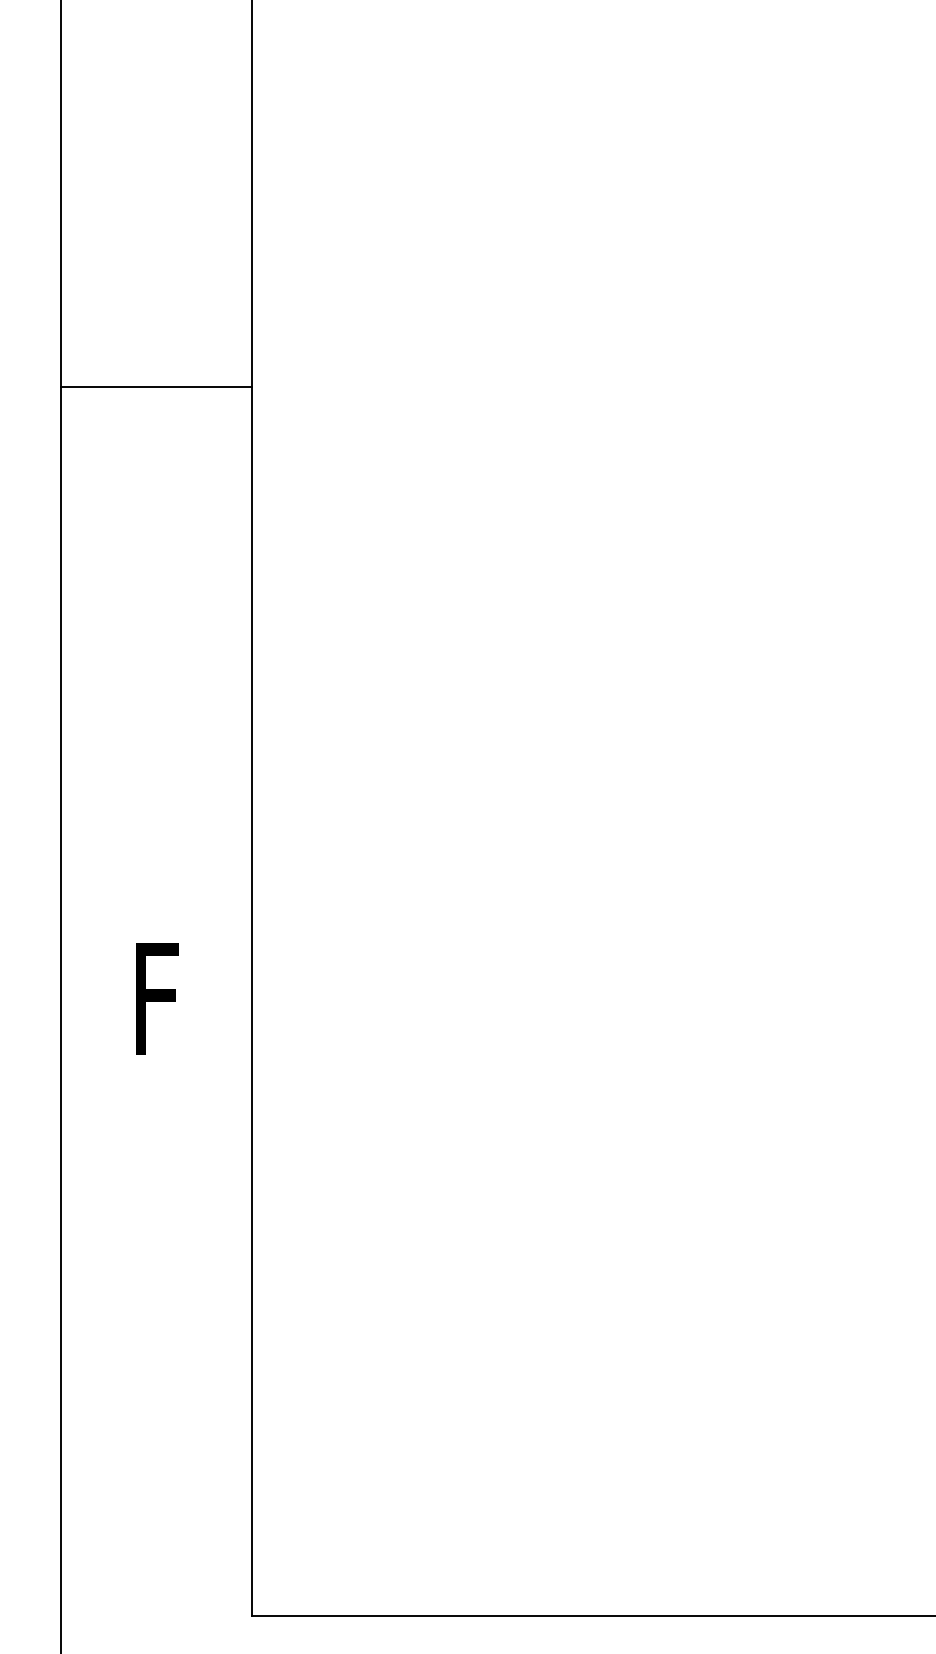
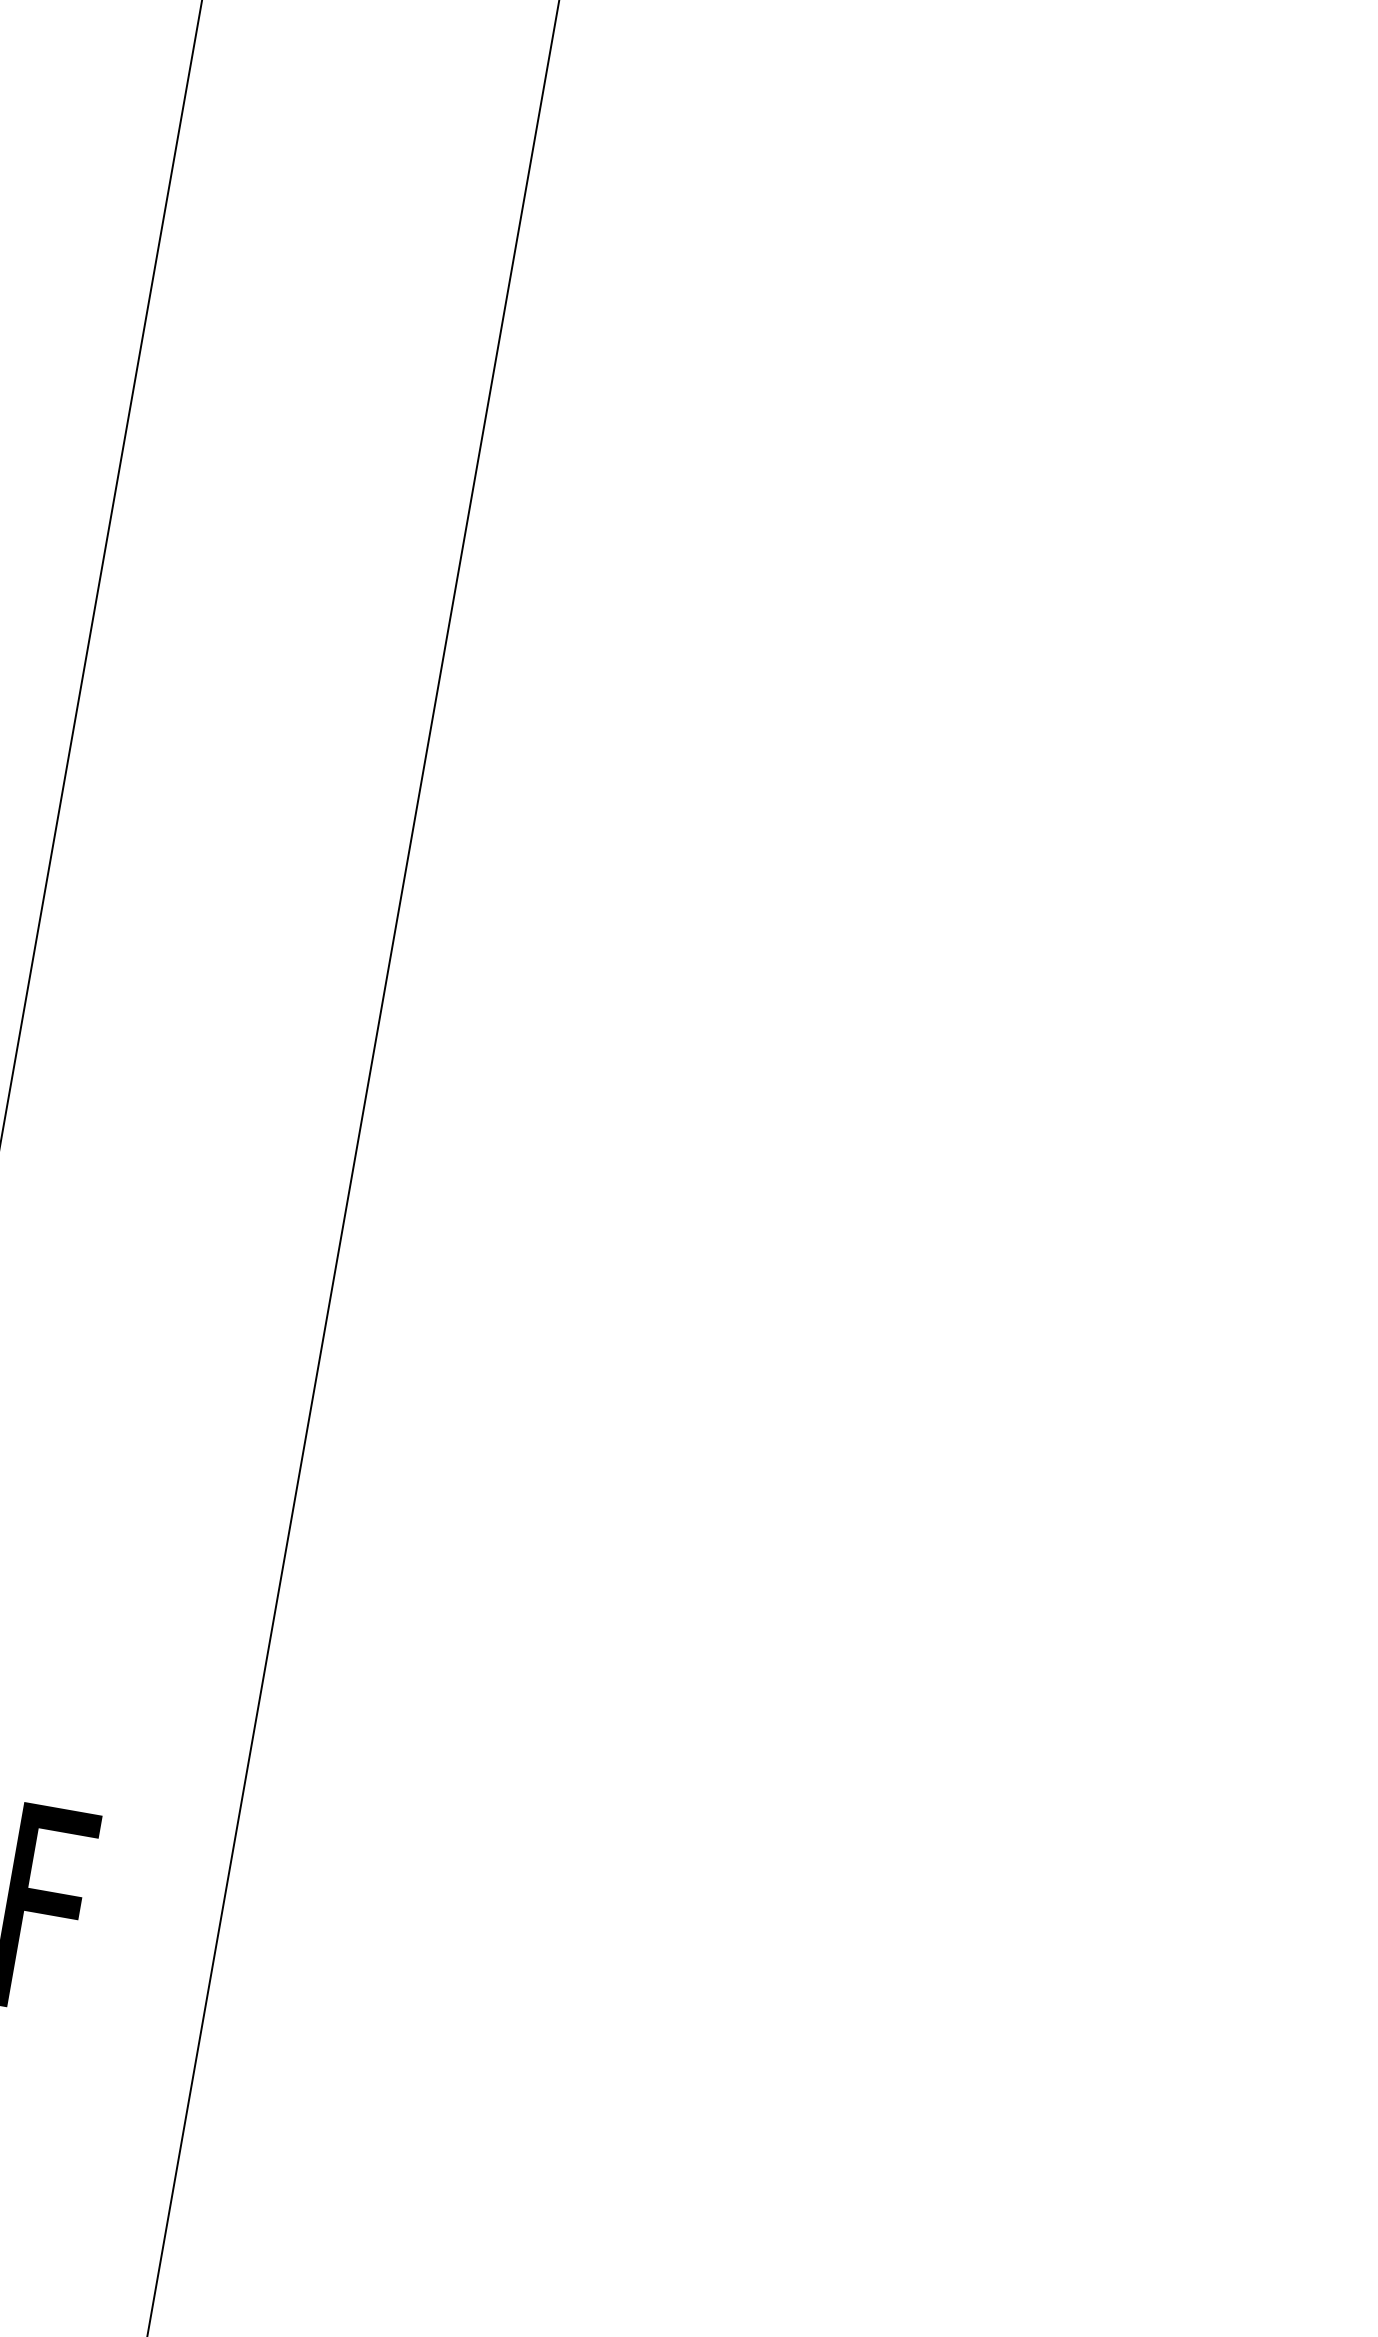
line: (156, 386) -> (239, 802), removed

